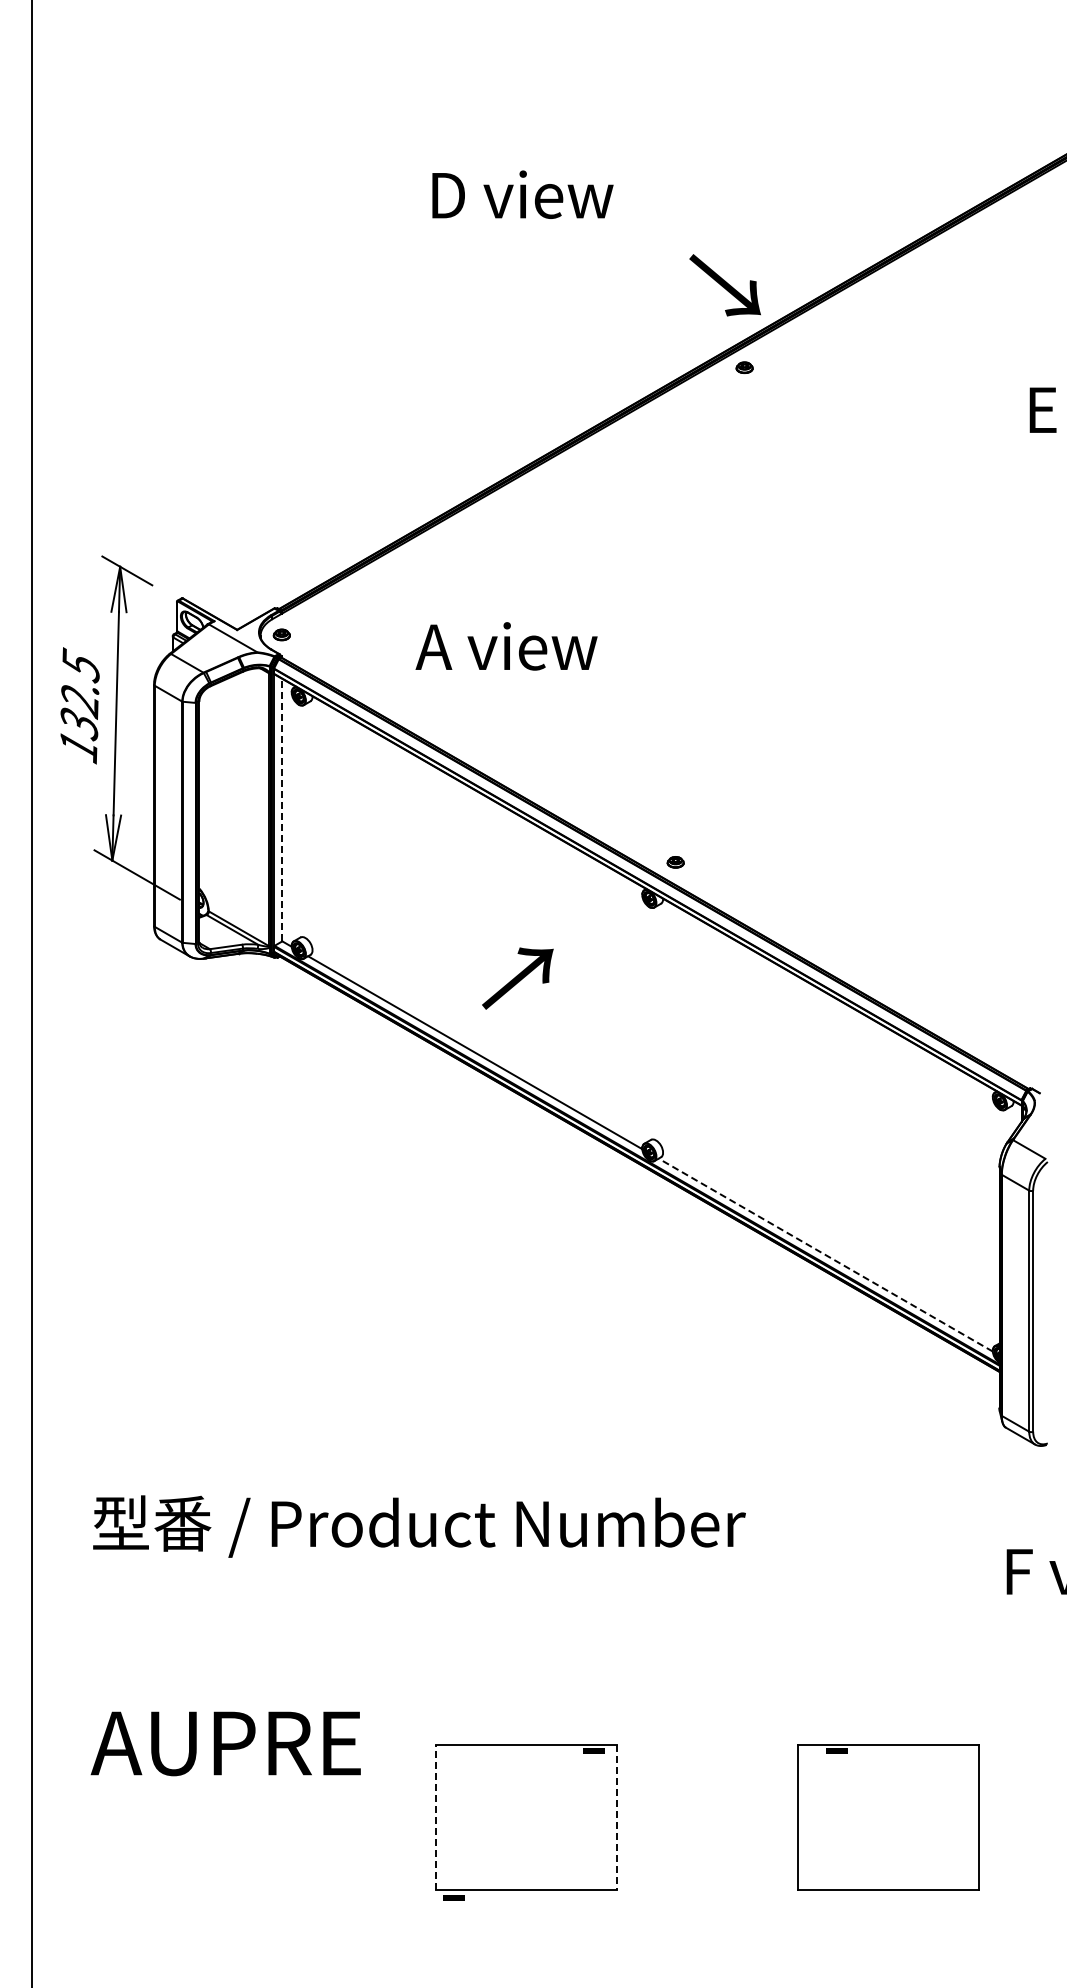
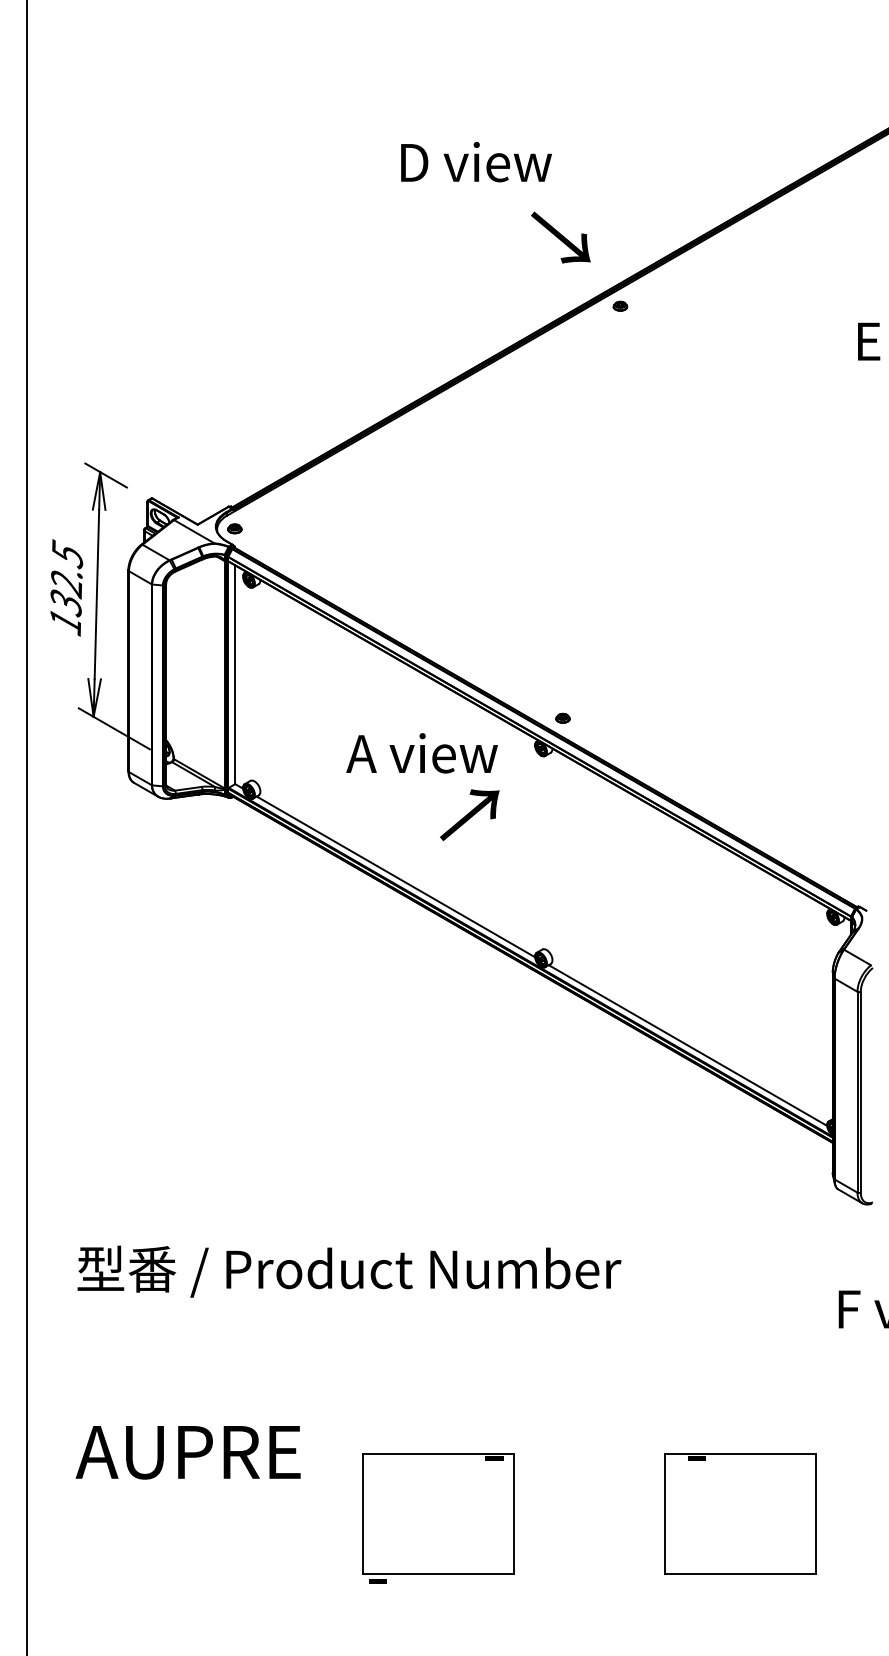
text: (522, 194) -> (476, 161), moved
text: (724, 285) -> (560, 237), moved
text: (506, 646) -> (422, 753), moved
line: (282, 809) -> (235, 674), dashed -> solid
text: (517, 978) -> (469, 815), moved
line: (825, 1255) -> (687, 1045), dashed -> solid
line: (435, 1817) -> (362, 1514), dashed -> solid
line: (616, 1818) -> (513, 1514), dashed -> solid

